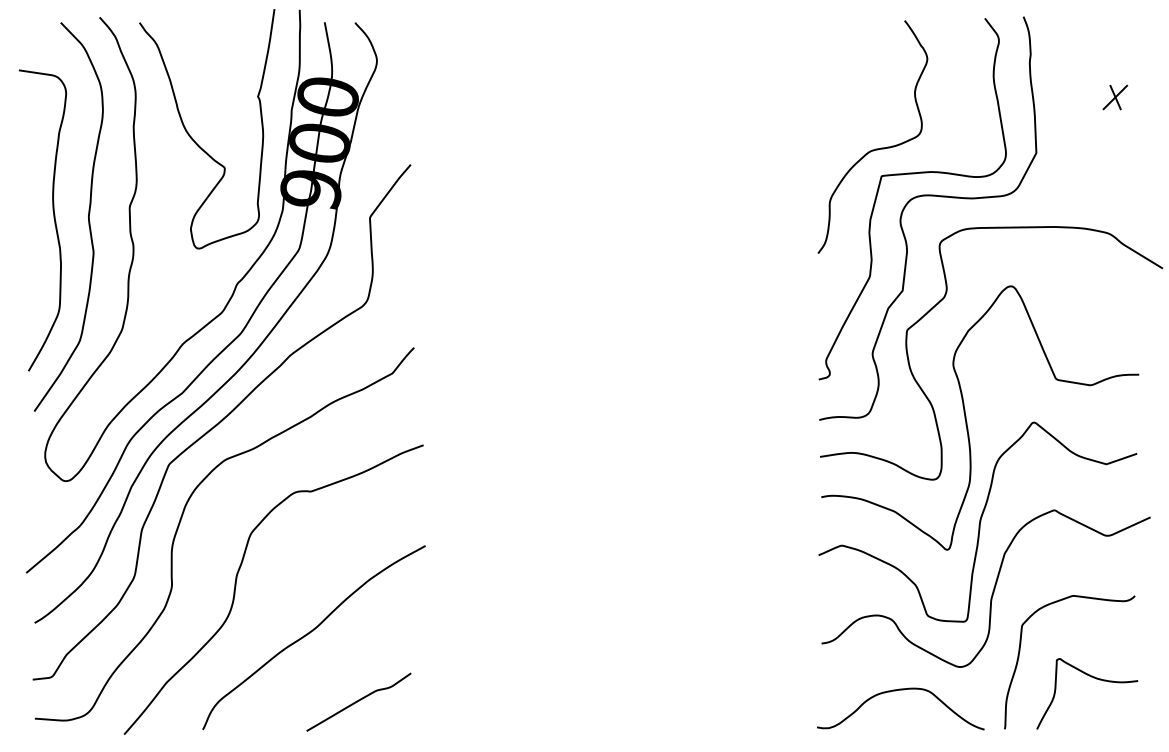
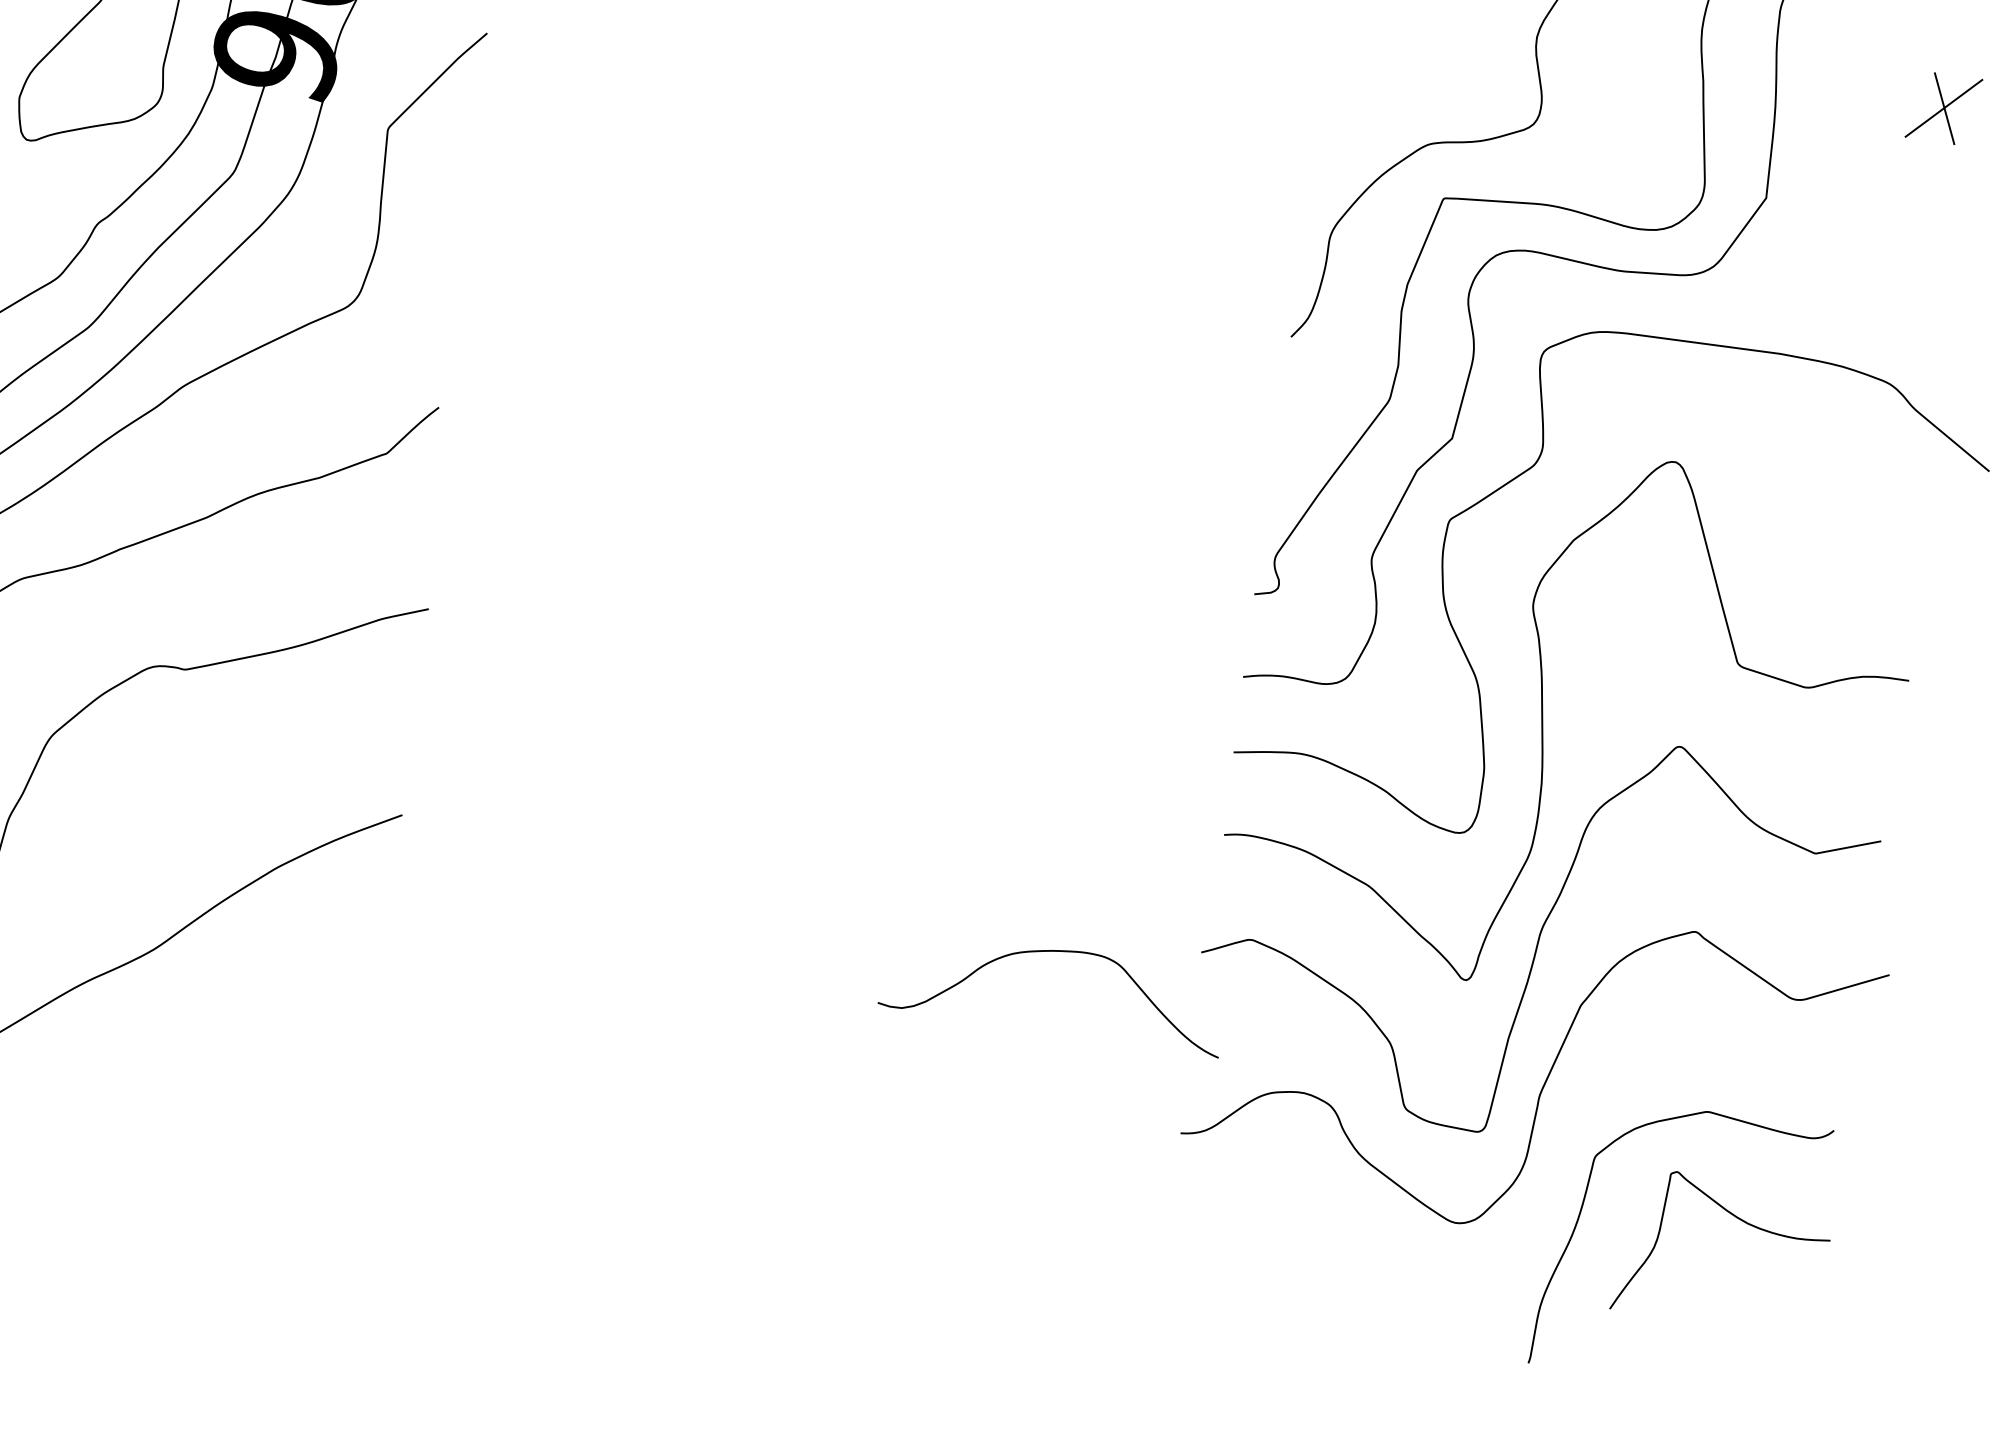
part: (1115, 97) -> (1944, 108), size x1.4
curve: (1093, 678) -> (1740, 1222), moved
curve: (896, 691) -> (1050, 953), moved
curve: (358, 701) -> (218, 1112), removed

